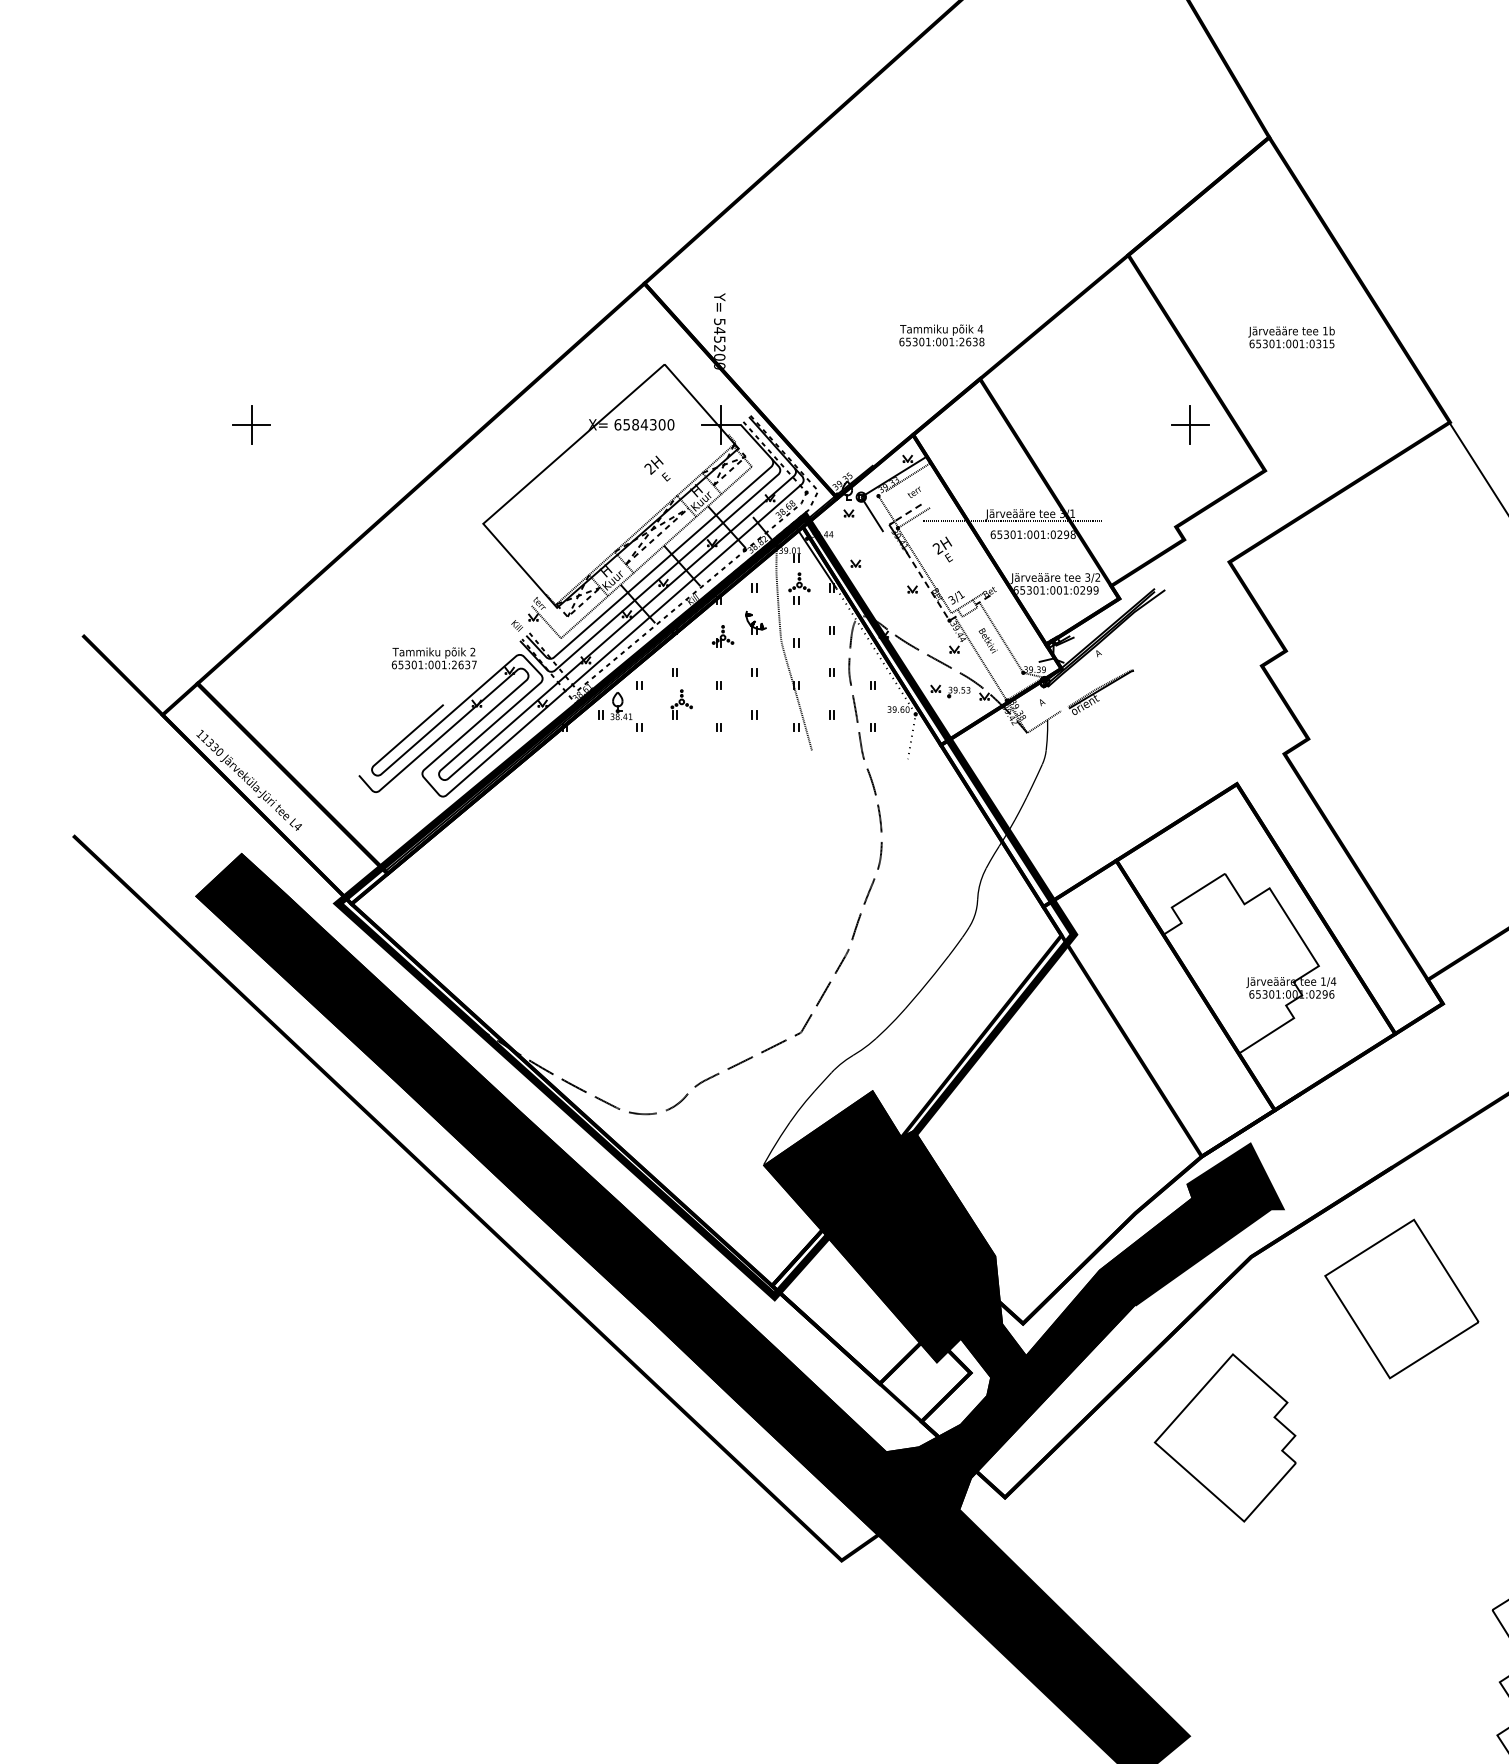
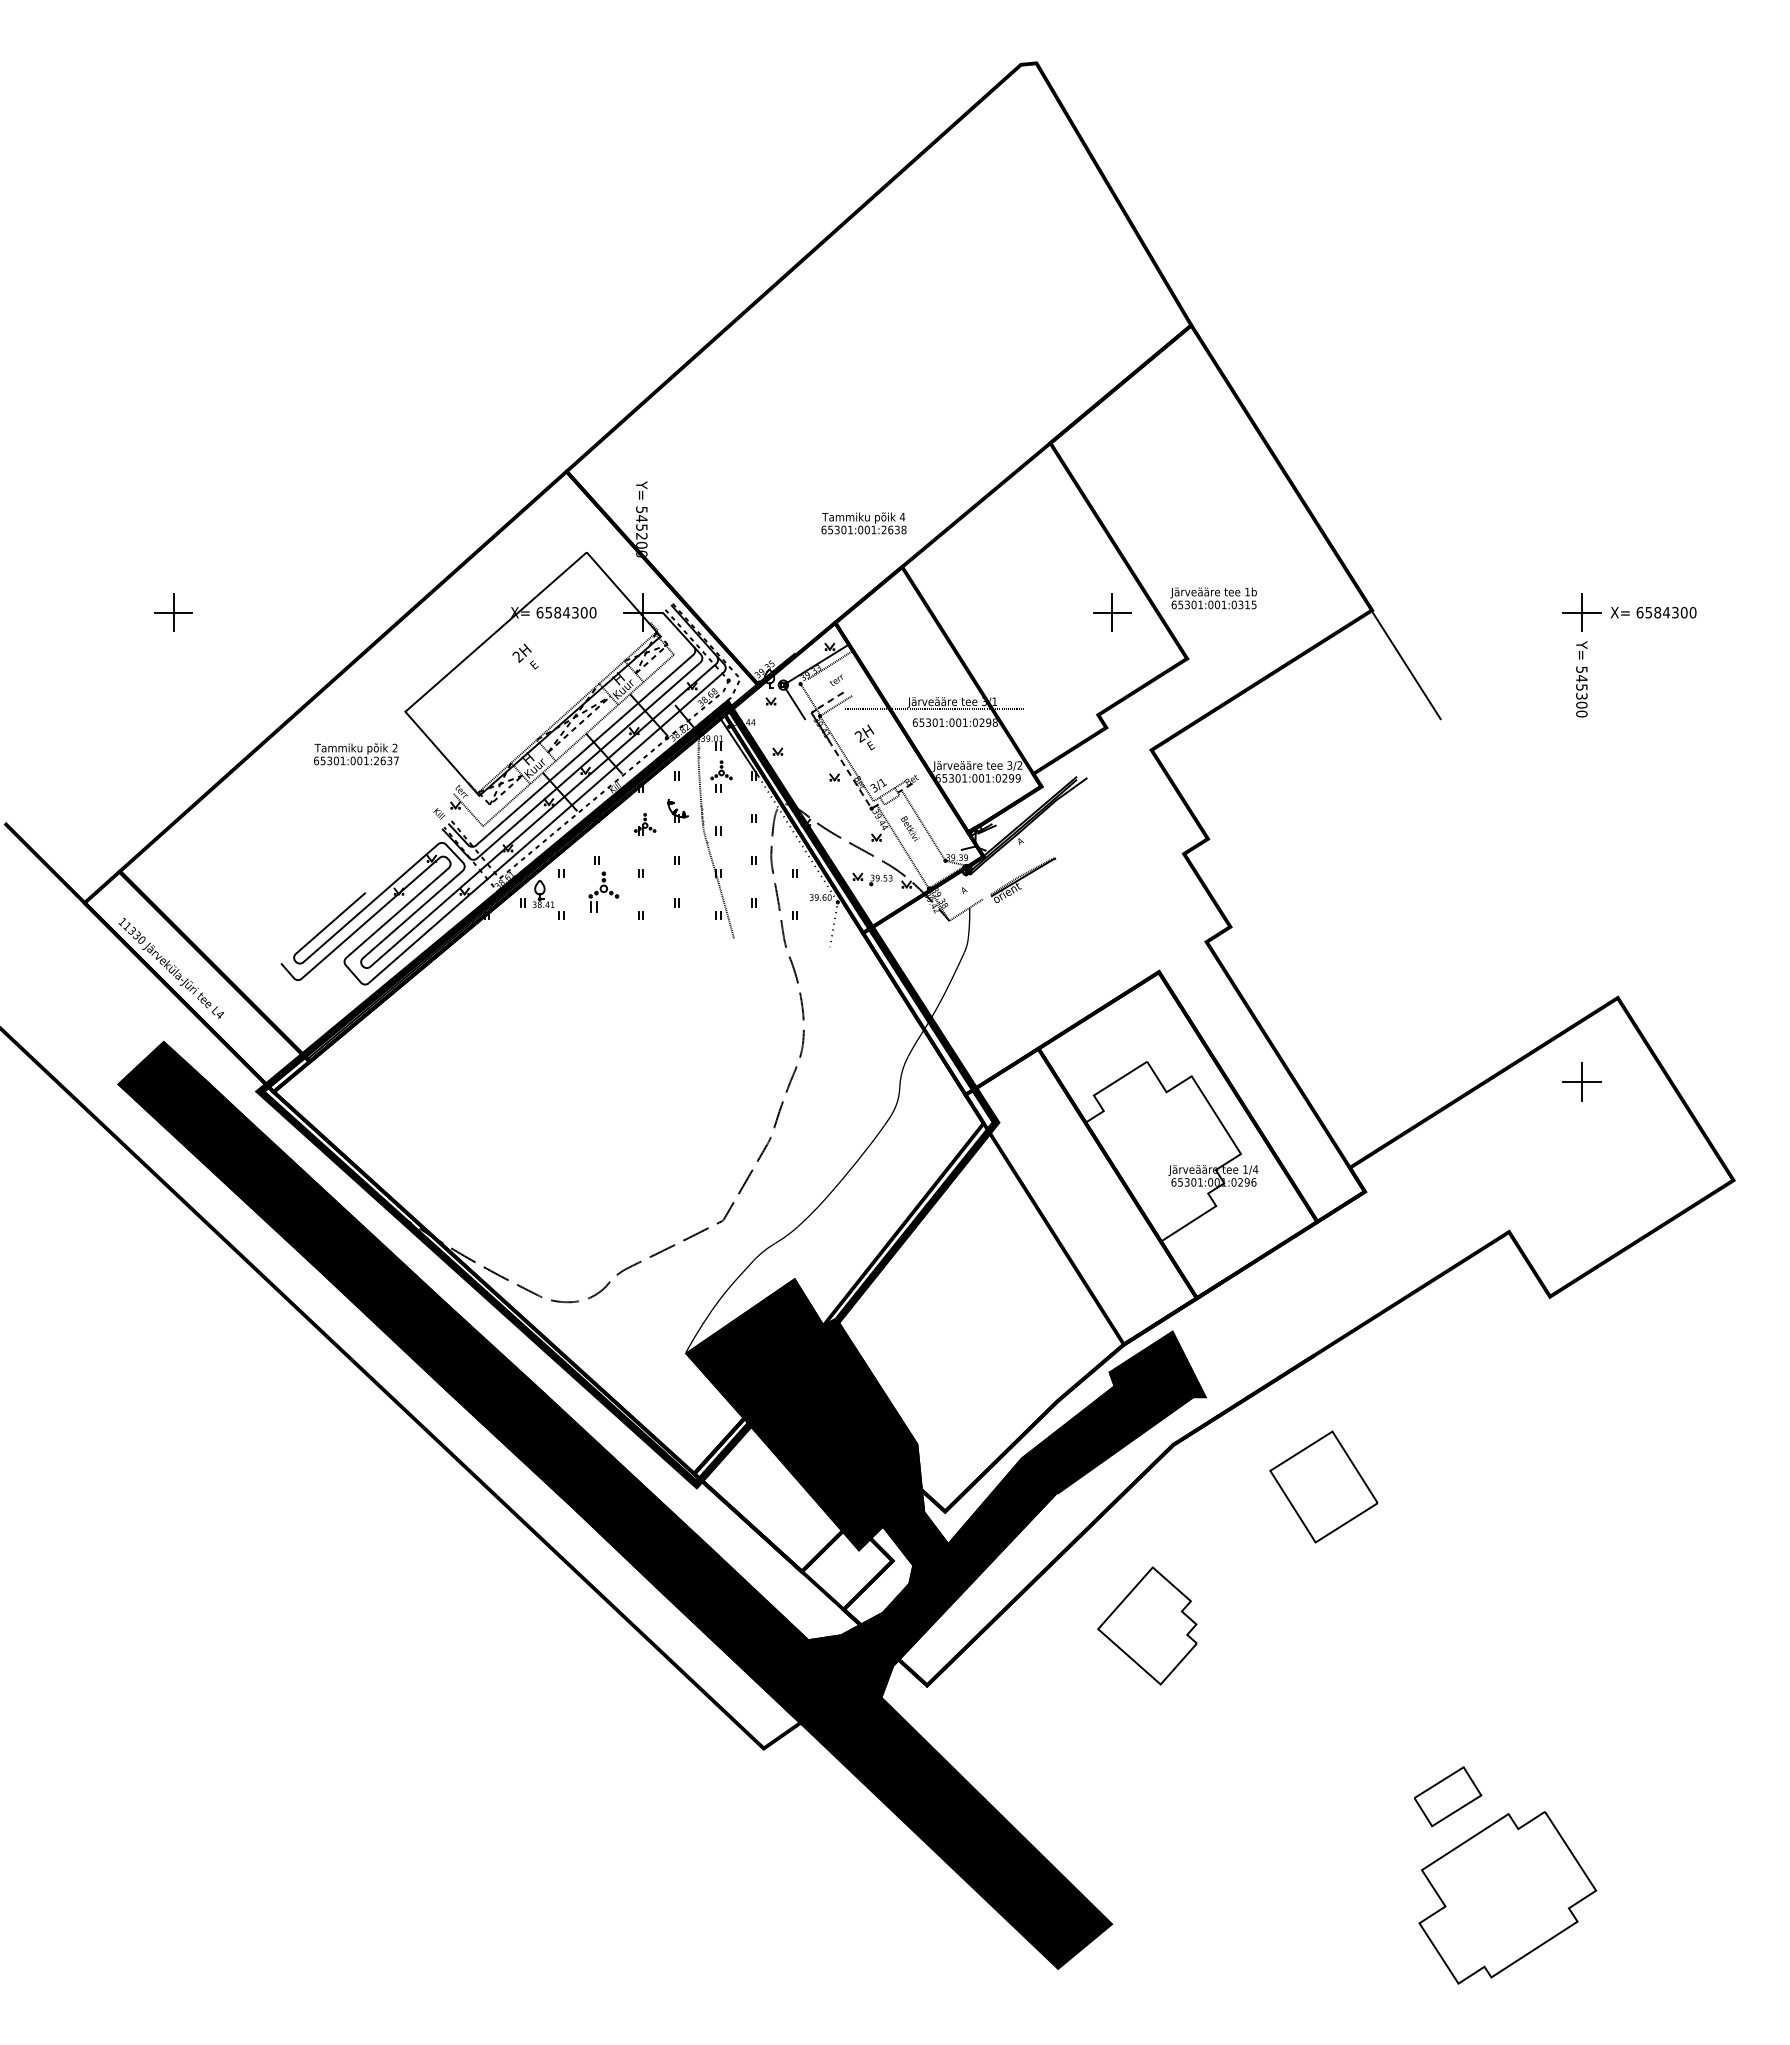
text: (1291, 337) -> (1213, 598), moved
text: (657, 468) -> (525, 656), moved
text: (434, 658) -> (356, 754), moved
part: (681, 704) -> (603, 892), size x1.4
part: (1401, 1298) -> (1323, 1486), size x0.7
part: (1225, 1437) -> (1147, 1625), size x0.7

